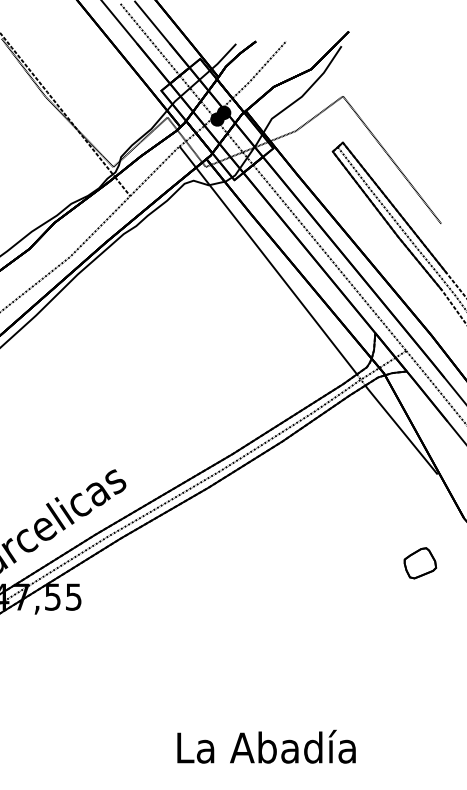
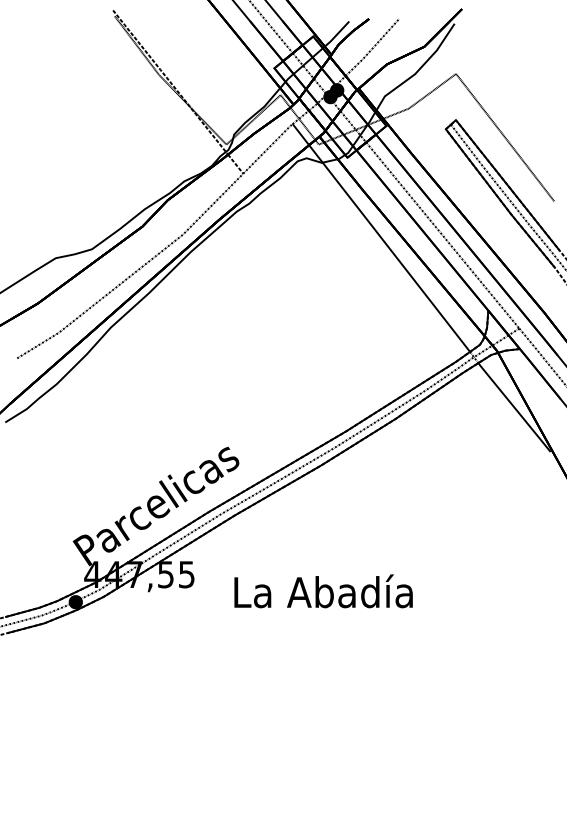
part: (420, 562) -> (533, 540), removed
text: (266, 746) -> (323, 591), moved

